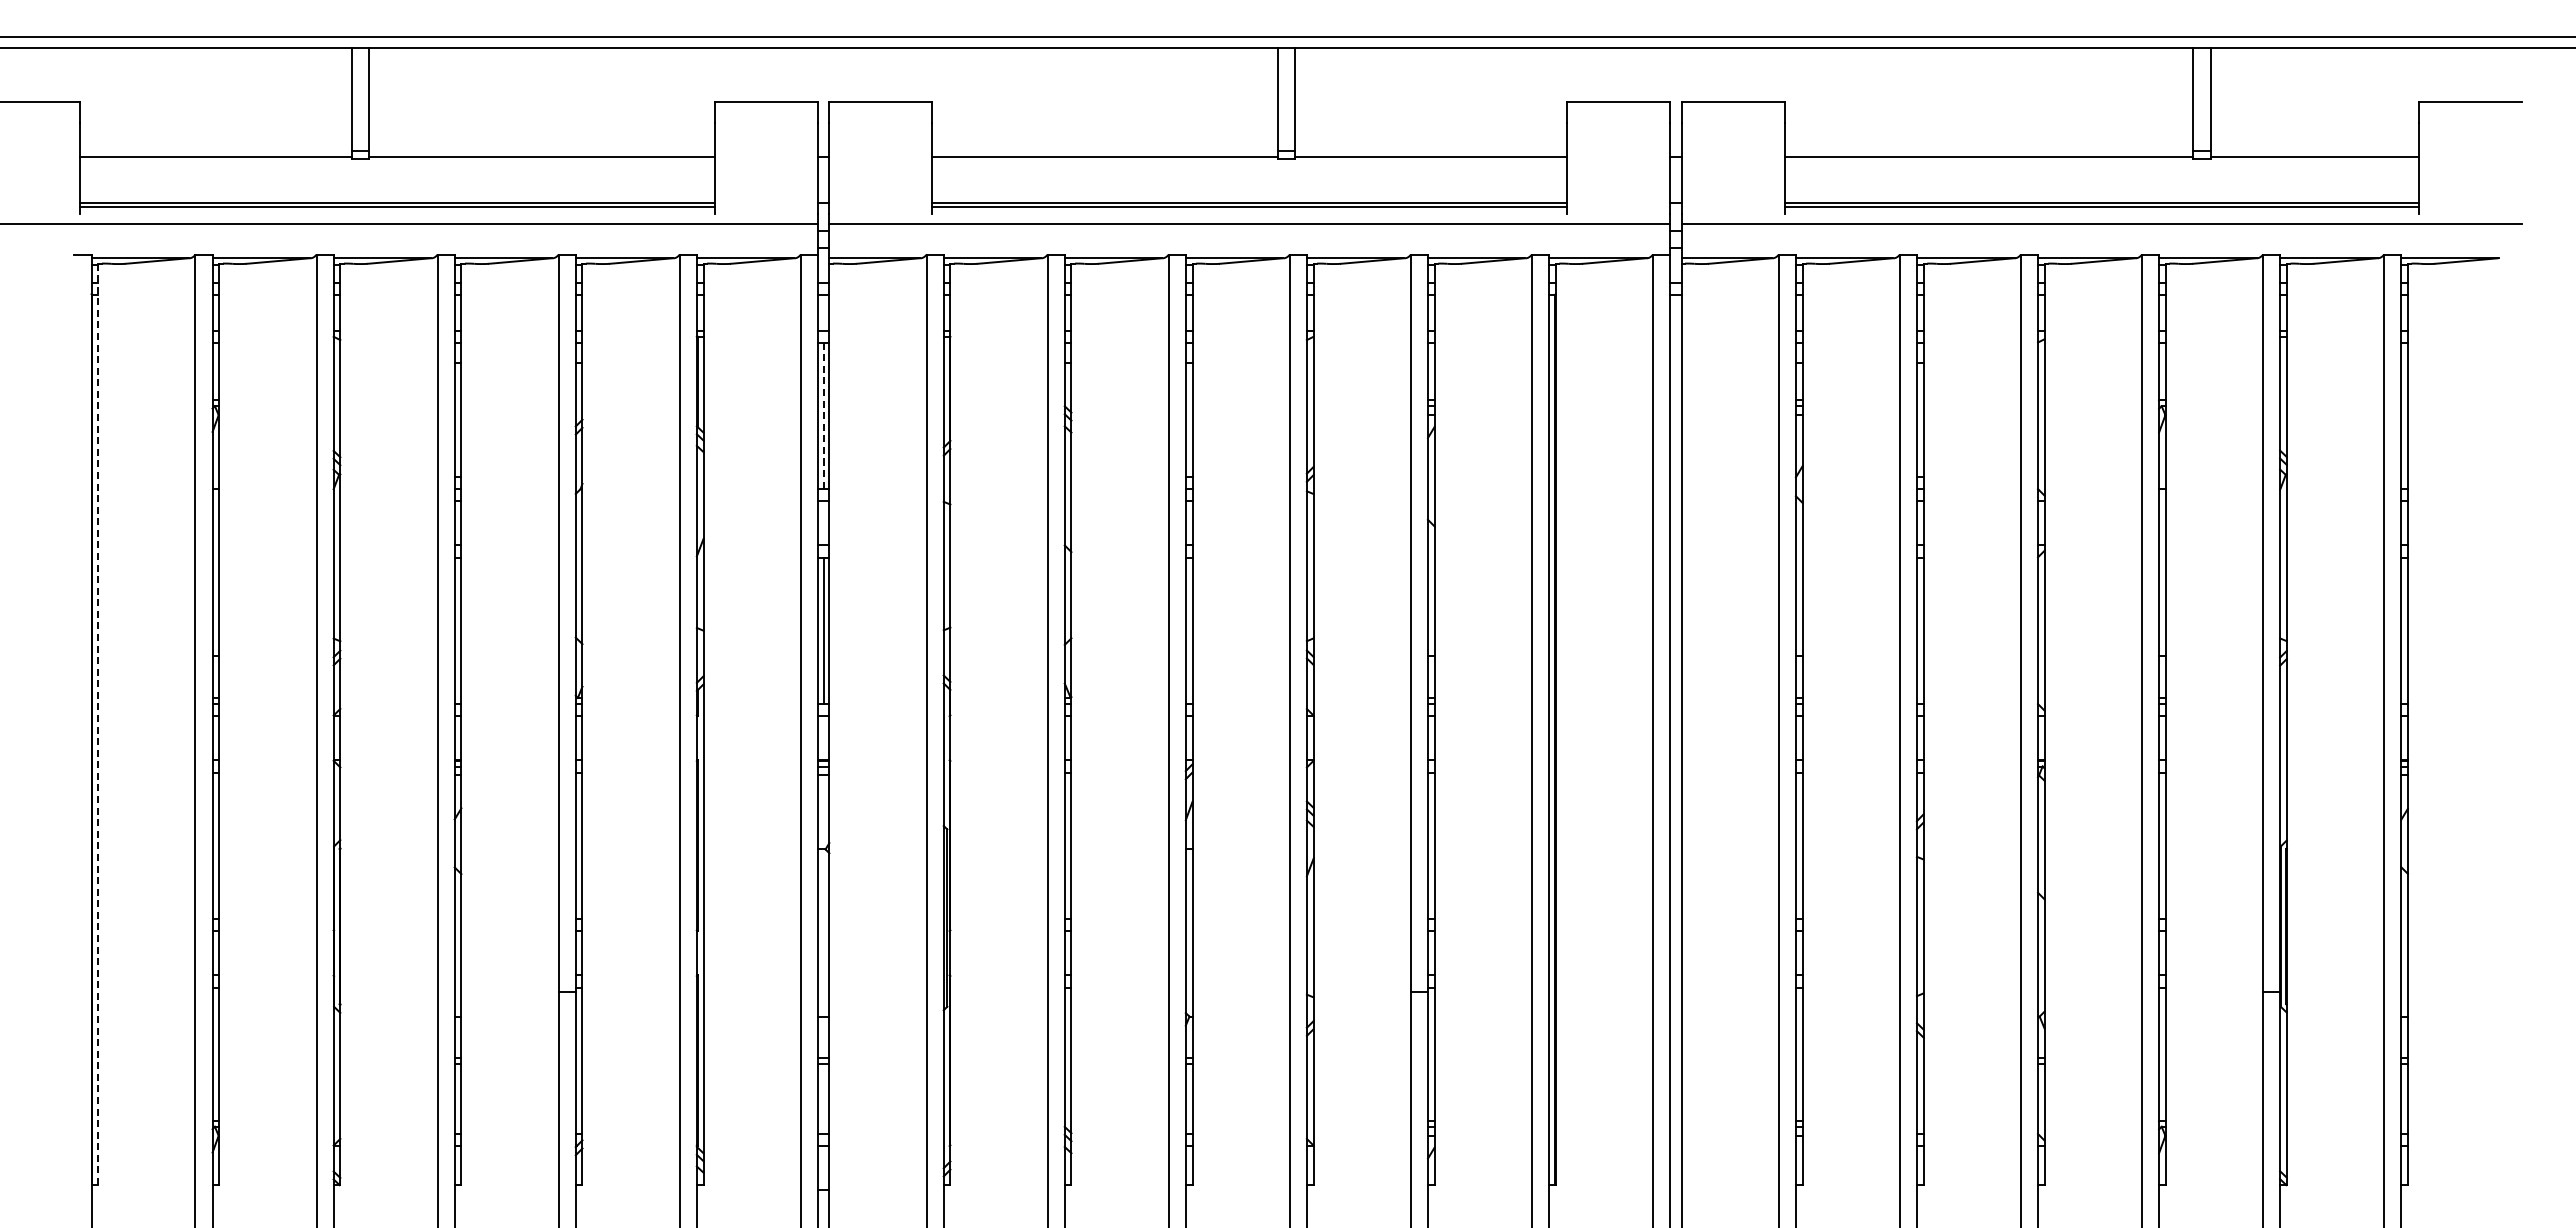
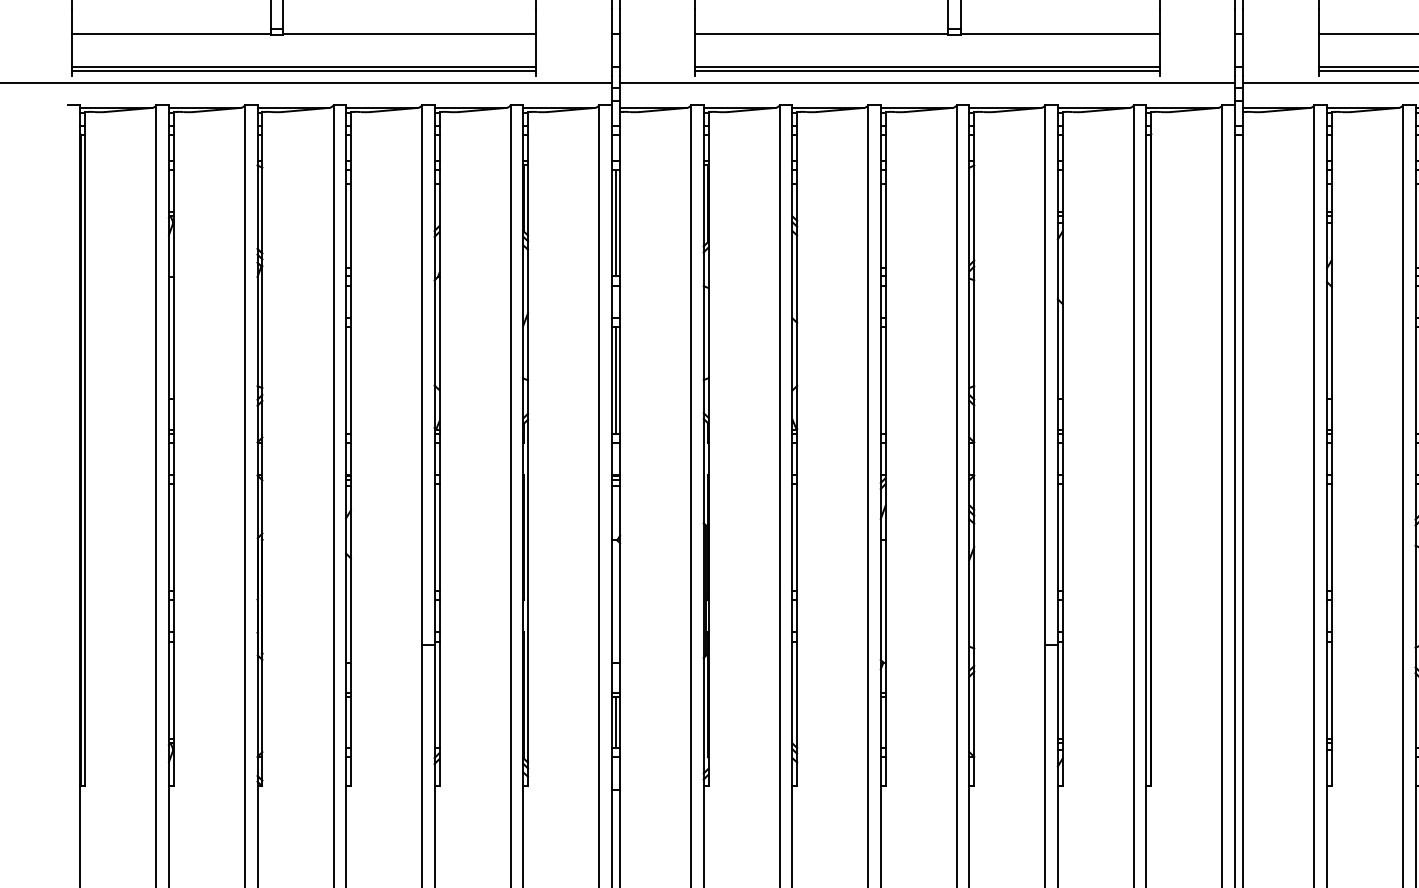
line: (823, 415) -> (615, 222), dashed -> solid
line: (98, 724) -> (85, 448), dashed -> solid
line: (823, 1098) -> (615, 722), added

